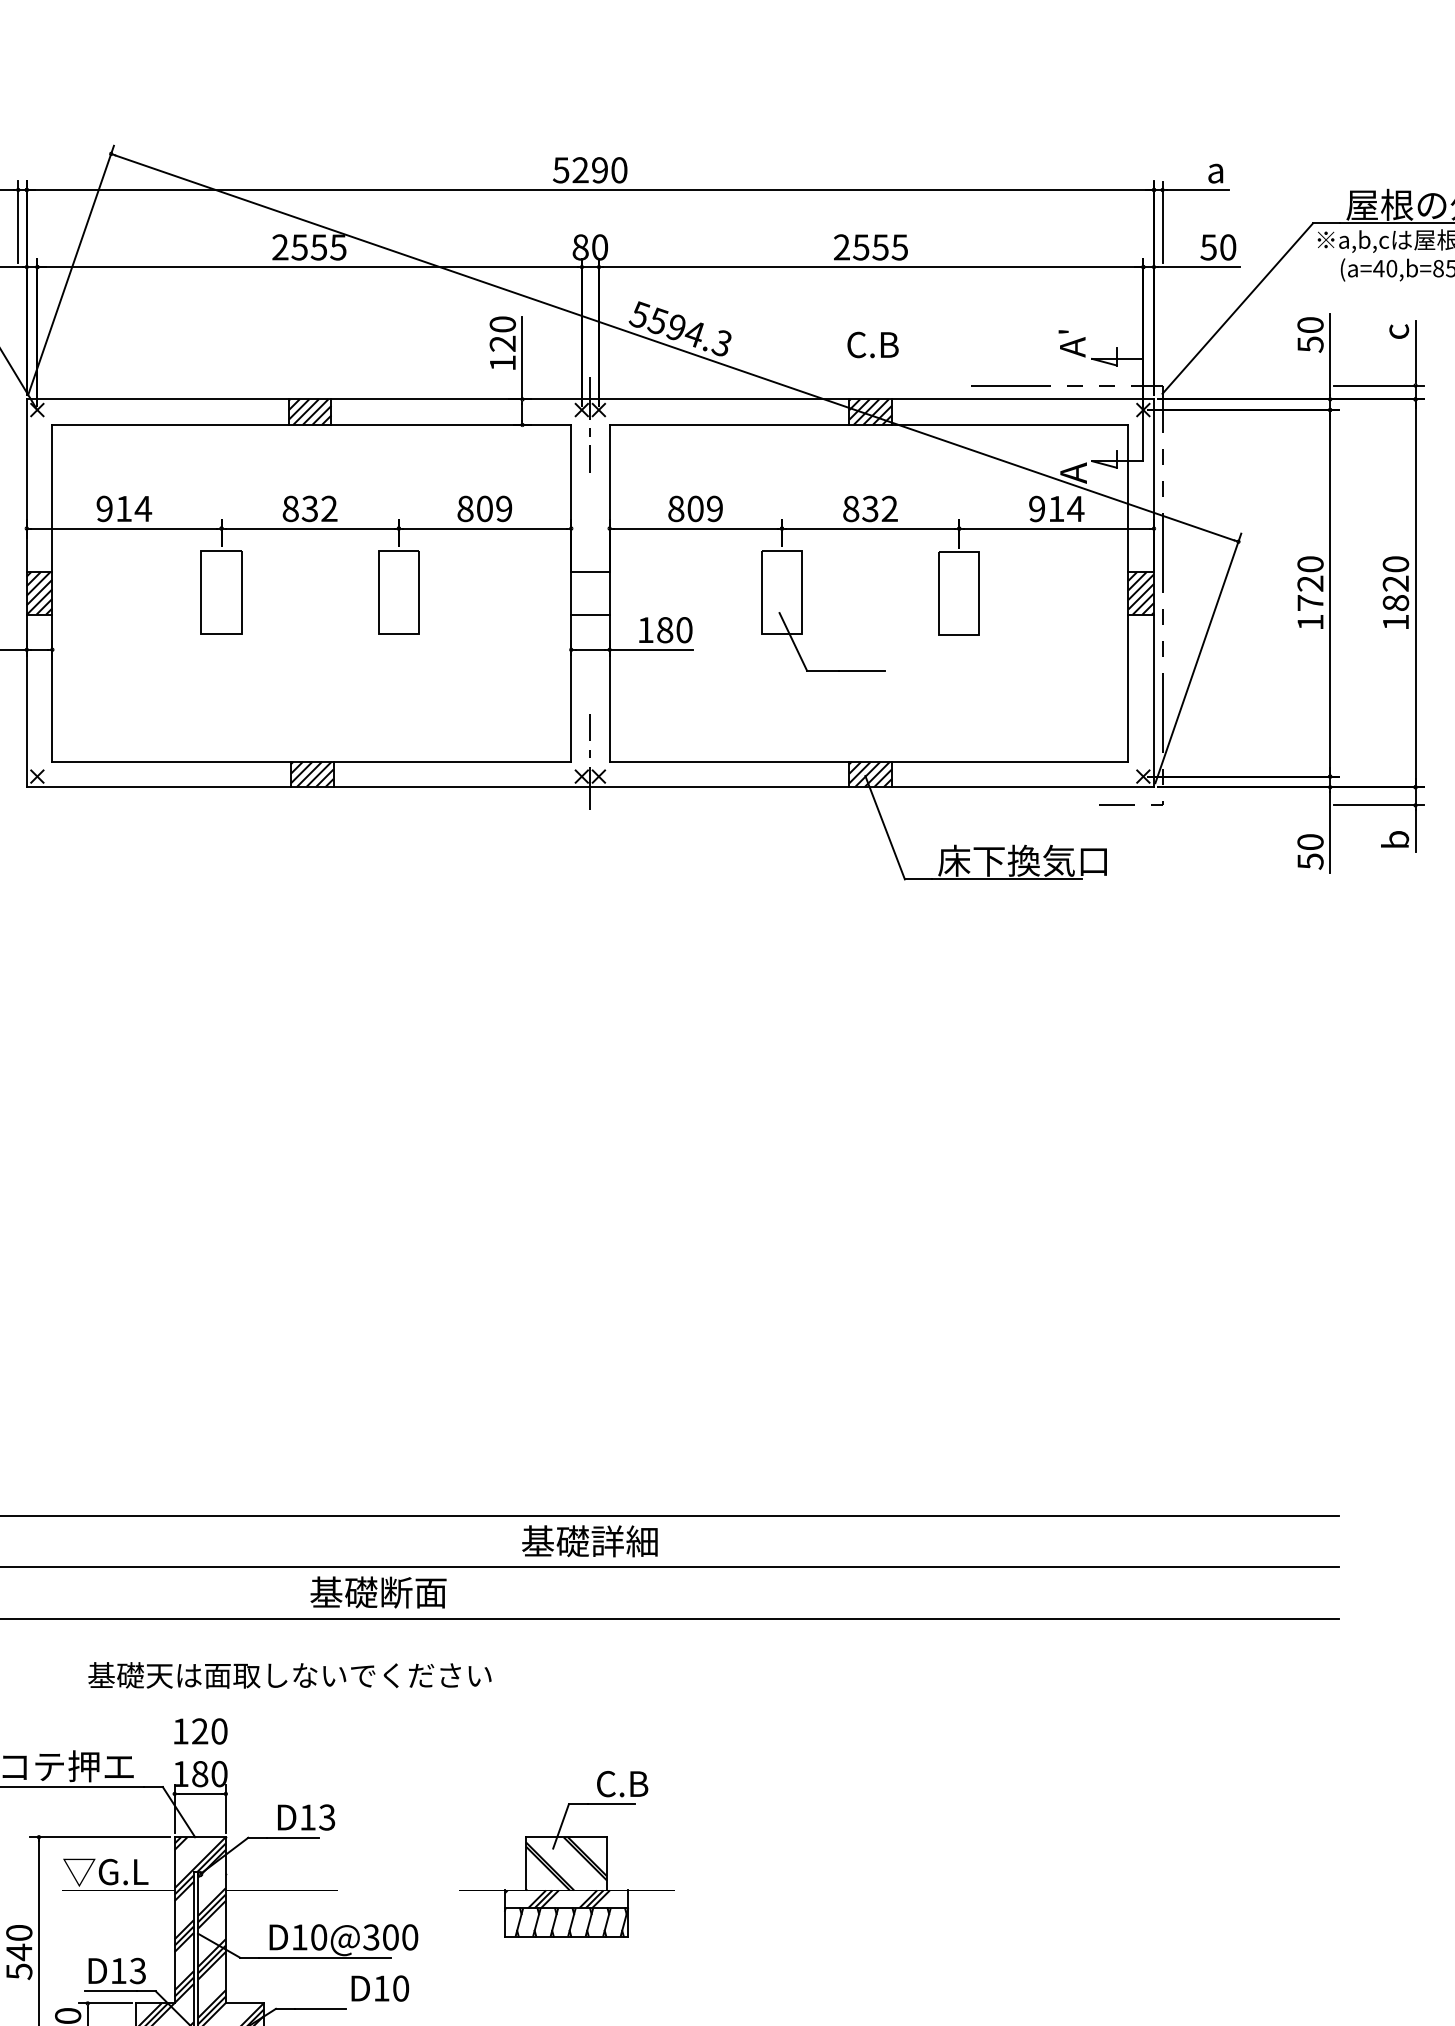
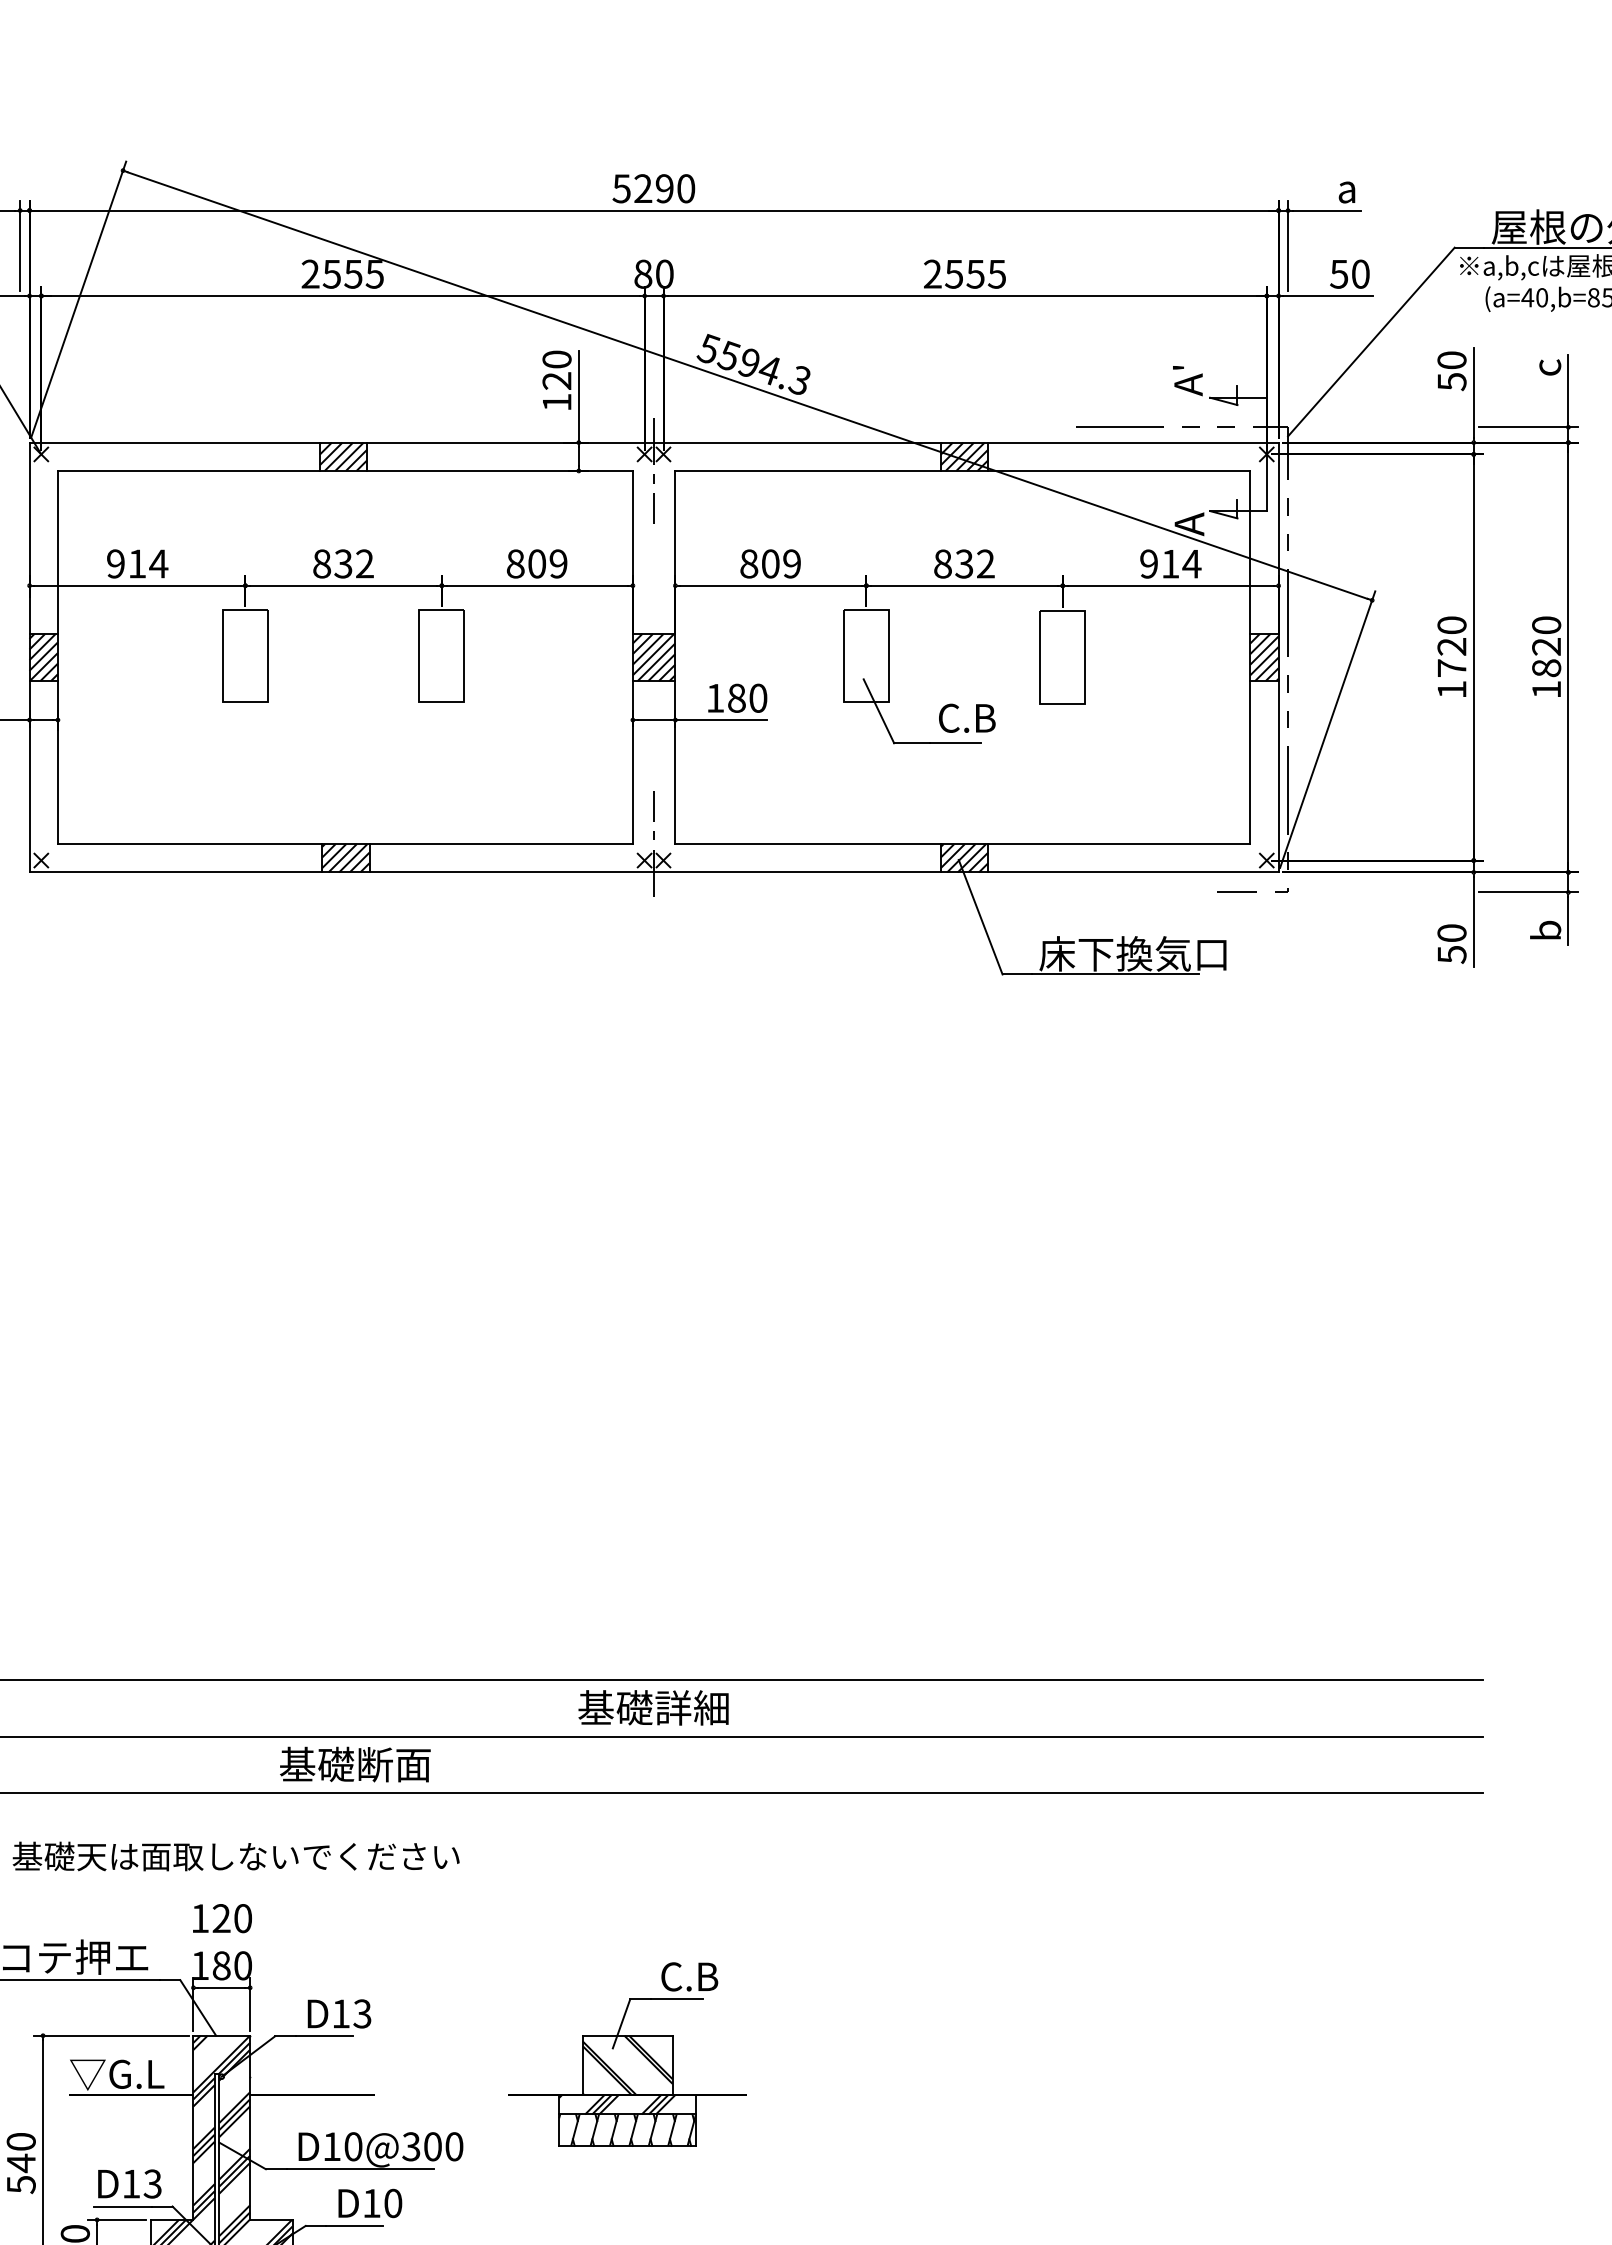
text: (873, 344) -> (967, 717), moved
hatch: (589, 593) -> (653, 657), added
text: (378, 1592) -> (355, 1764), moved
text: (289, 1675) -> (235, 1856), moved
text: (380, 1988) -> (370, 2203), moved

